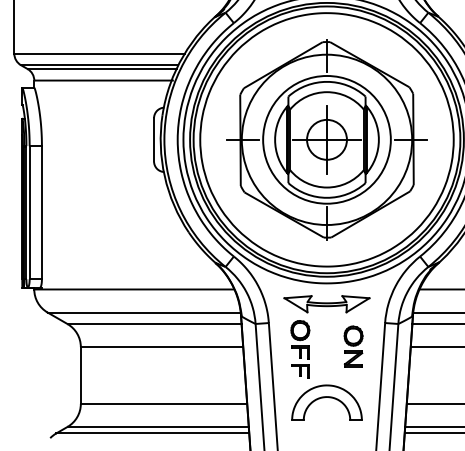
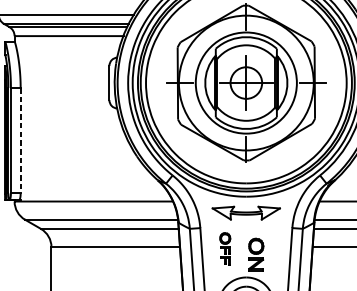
line: (41, 212) -> (20, 140), solid -> dashed
part: (353, 346) -> (256, 254), moved
part: (300, 349) -> (225, 249), size x0.7

